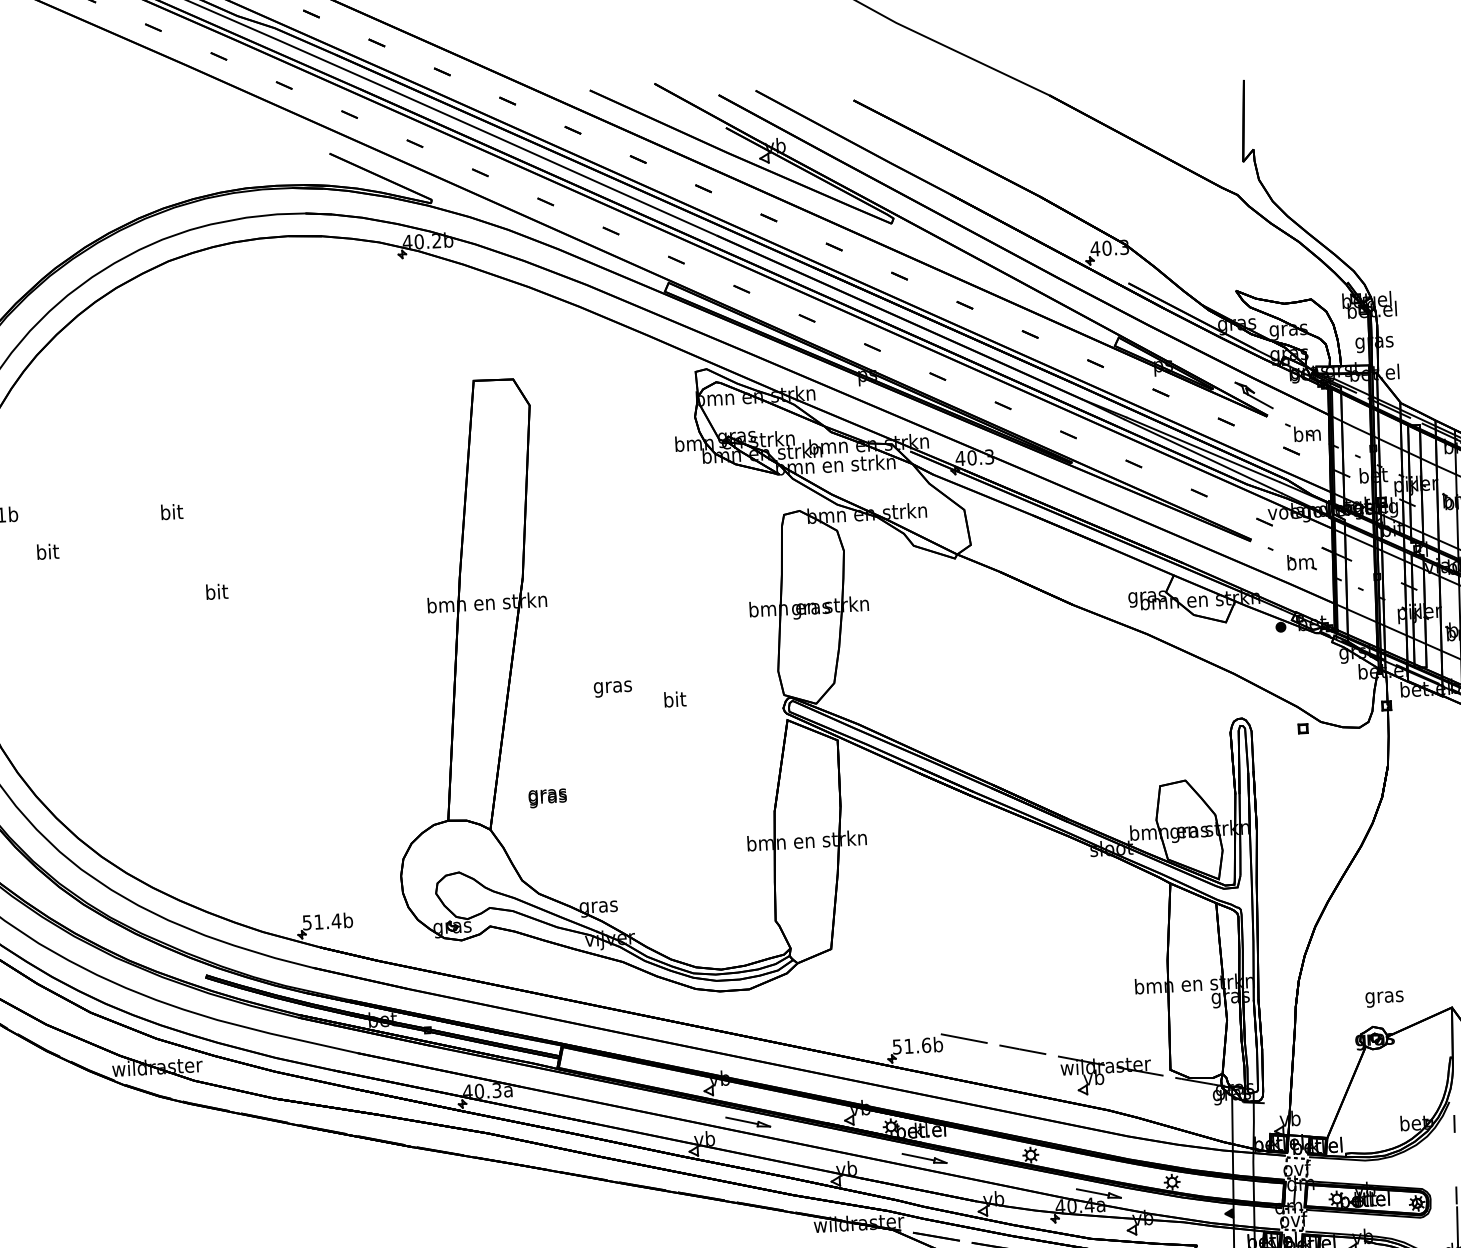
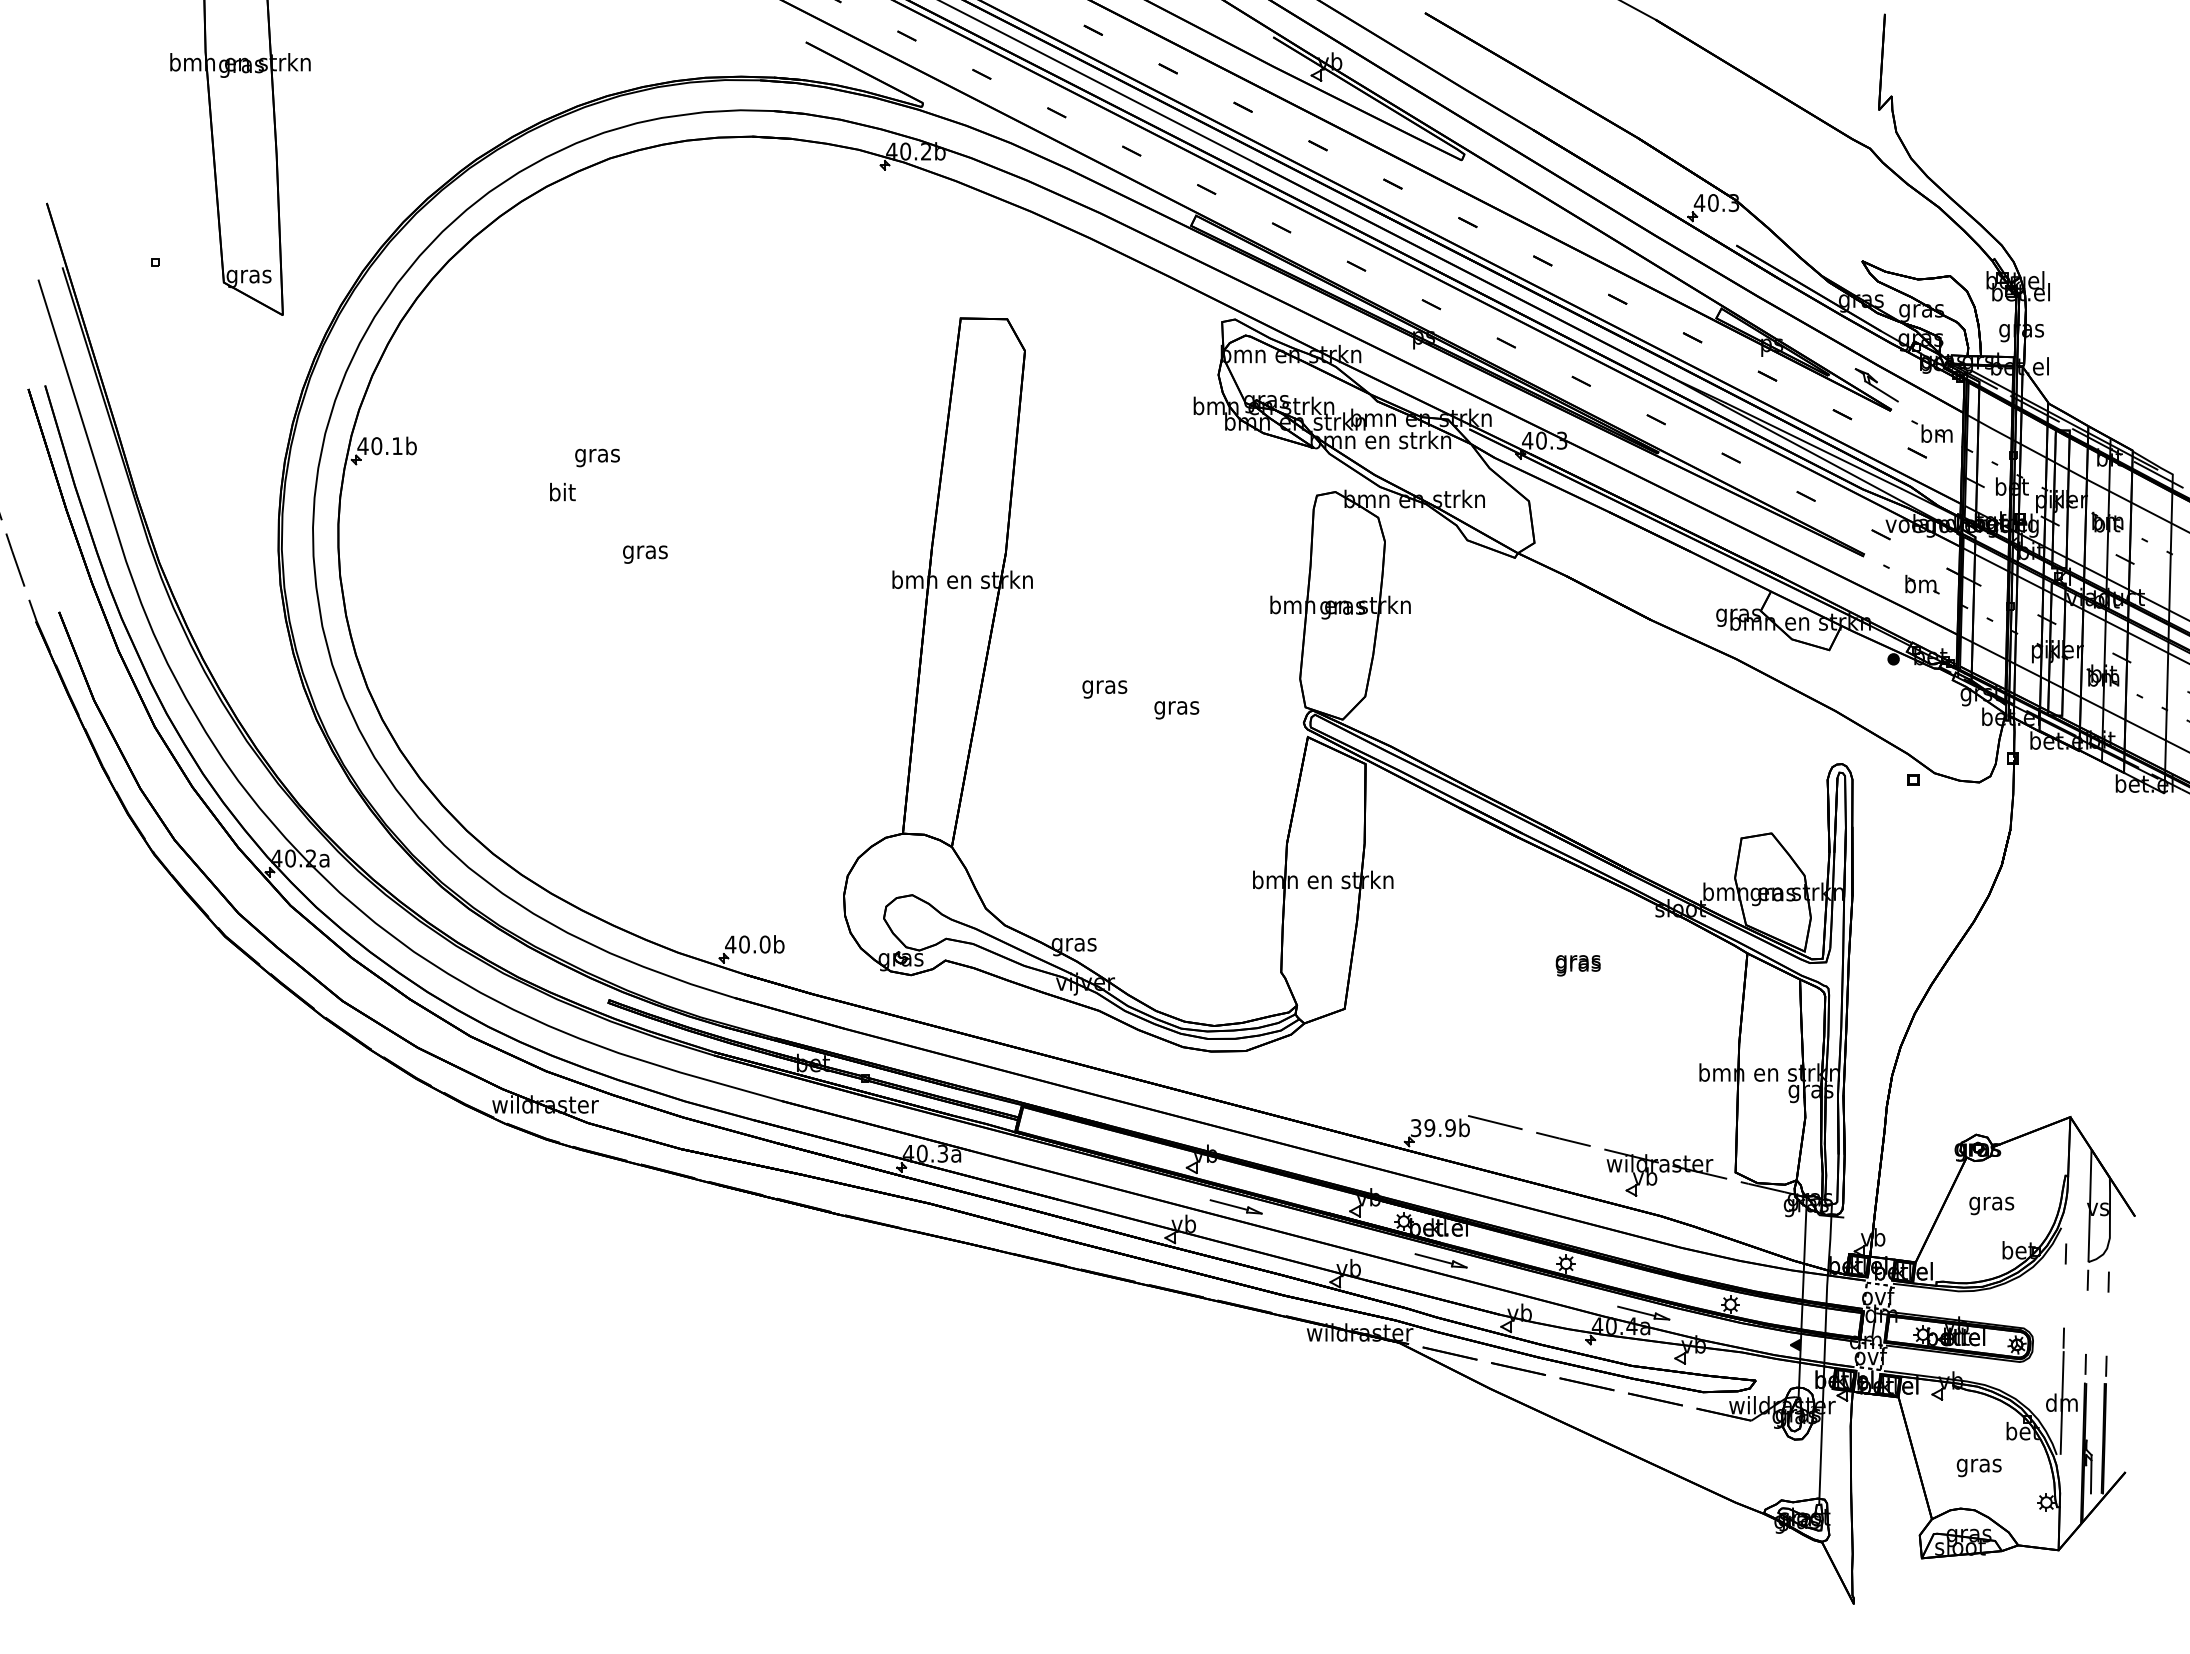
text: (171, 513) -> (597, 455), bit -> gras
text: (47, 551) -> (562, 491), moved
text: (216, 593) -> (645, 551), bit -> gras
text: (674, 701) -> (1176, 707), bit -> gras
text: (547, 798) -> (1577, 965), moved
text: (321, 921) -> (747, 944), 51.4b -> 40.0b
text: (1384, 998) -> (1991, 1205), moved
text: (912, 1046) -> (1433, 1128), 51.6b -> 39.9b

